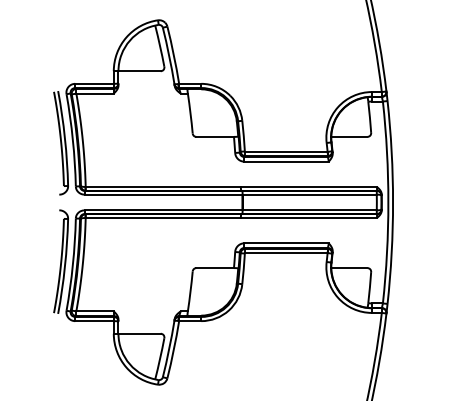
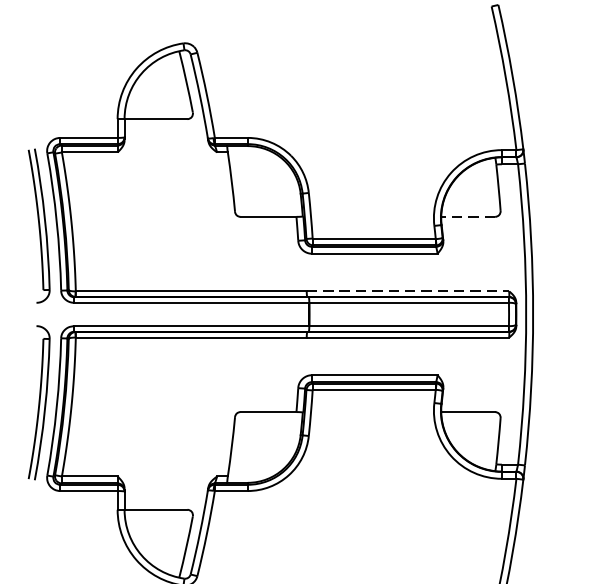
line: (348, 136) -> (466, 216), solid -> dashed
line: (309, 186) -> (408, 290), solid -> dashed

